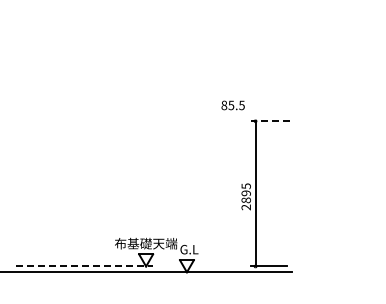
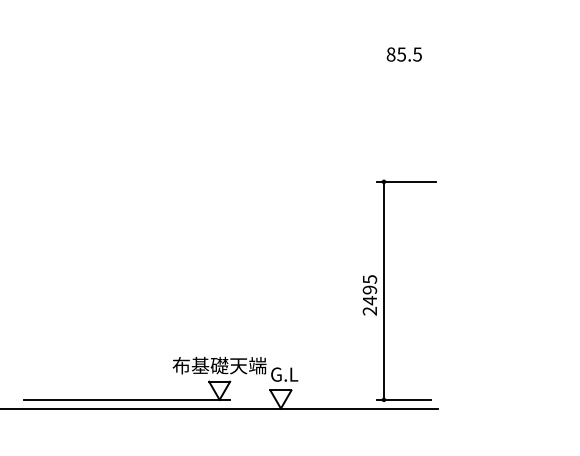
text: (232, 105) -> (403, 54), moved
line: (270, 121) -> (406, 182), dashed -> solid
text: (245, 200) -> (368, 300), 2895 -> 2495
line: (84, 266) -> (127, 399), dashed -> solid

